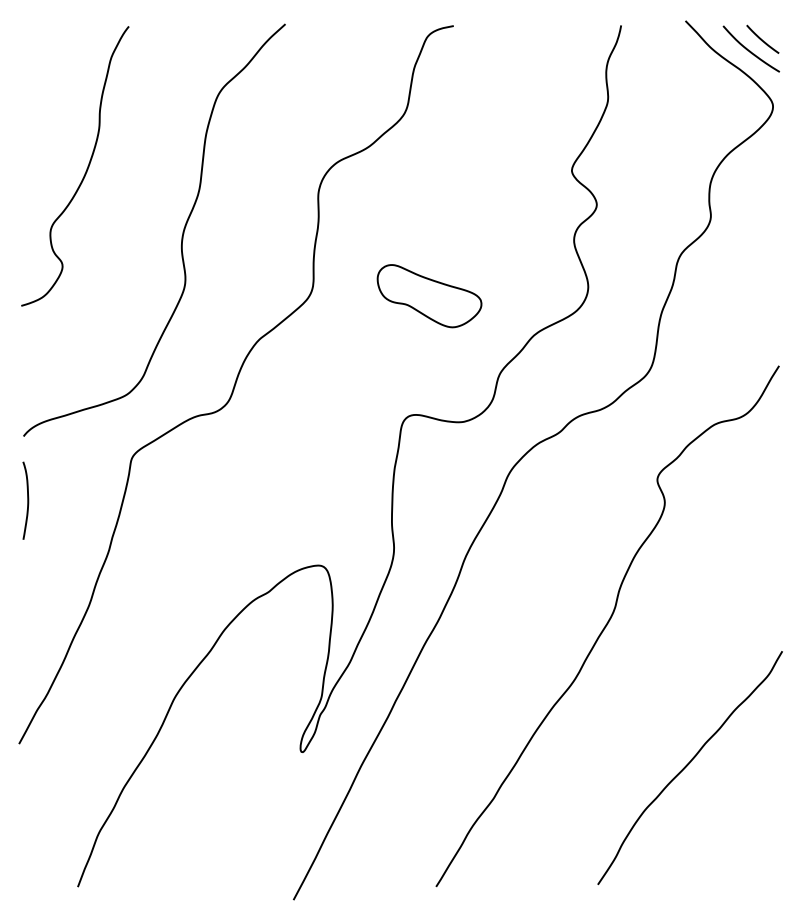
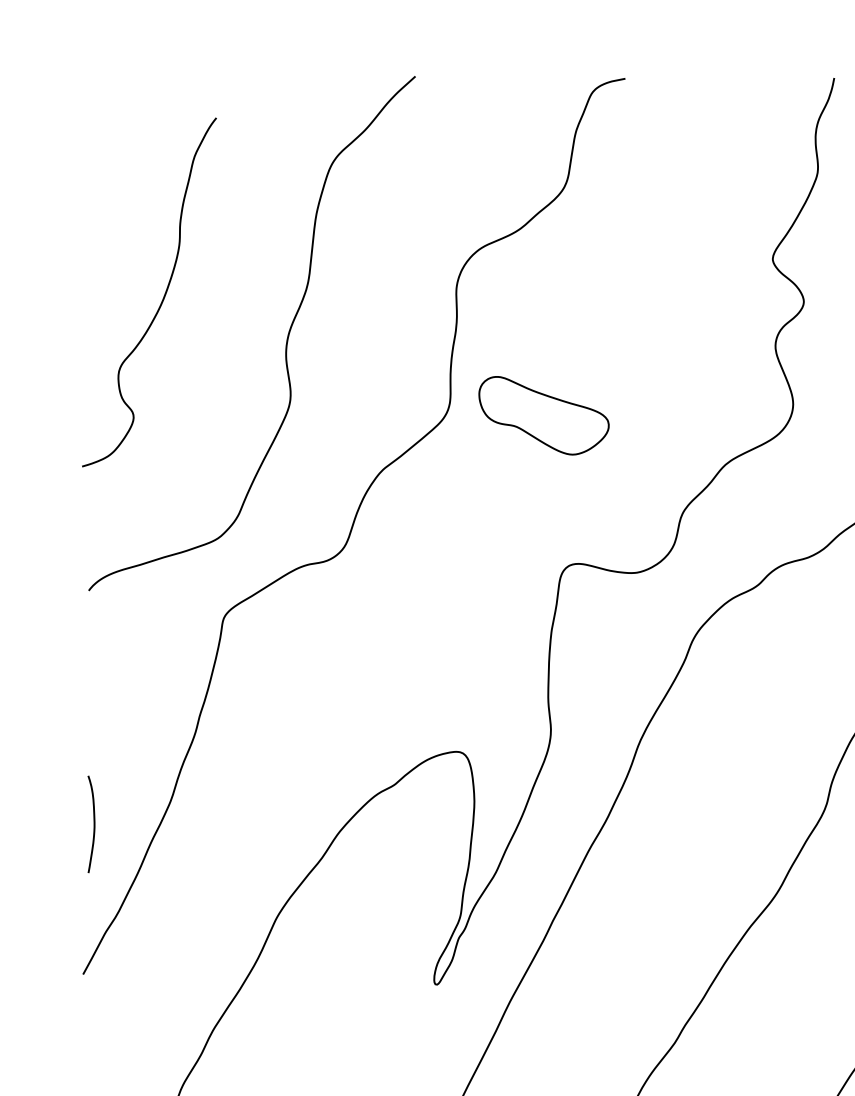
curve: (86, 168) -> (163, 295), moved
part: (429, 296) -> (543, 416), moved
curve: (27, 500) -> (93, 824), moved

